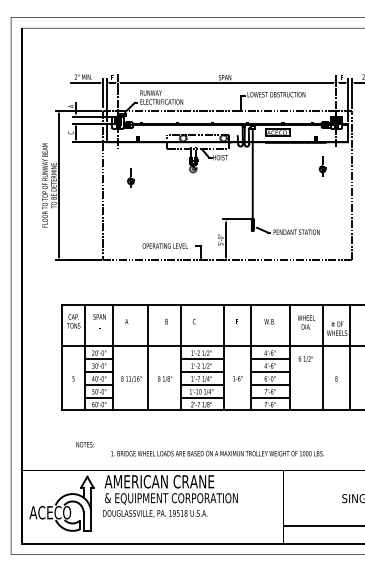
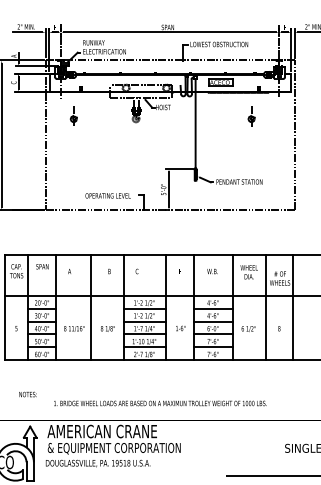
part: (322, 166) -> (251, 116), moved
part: (130, 177) -> (73, 115), moved
text: (305, 359) -> (248, 329), moved

